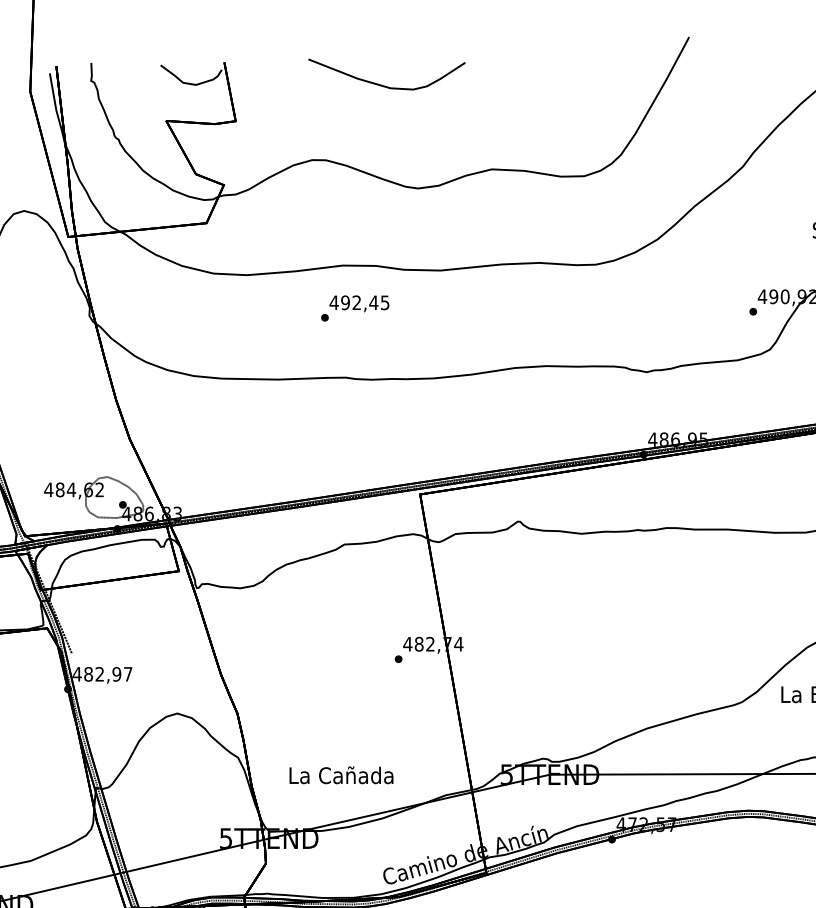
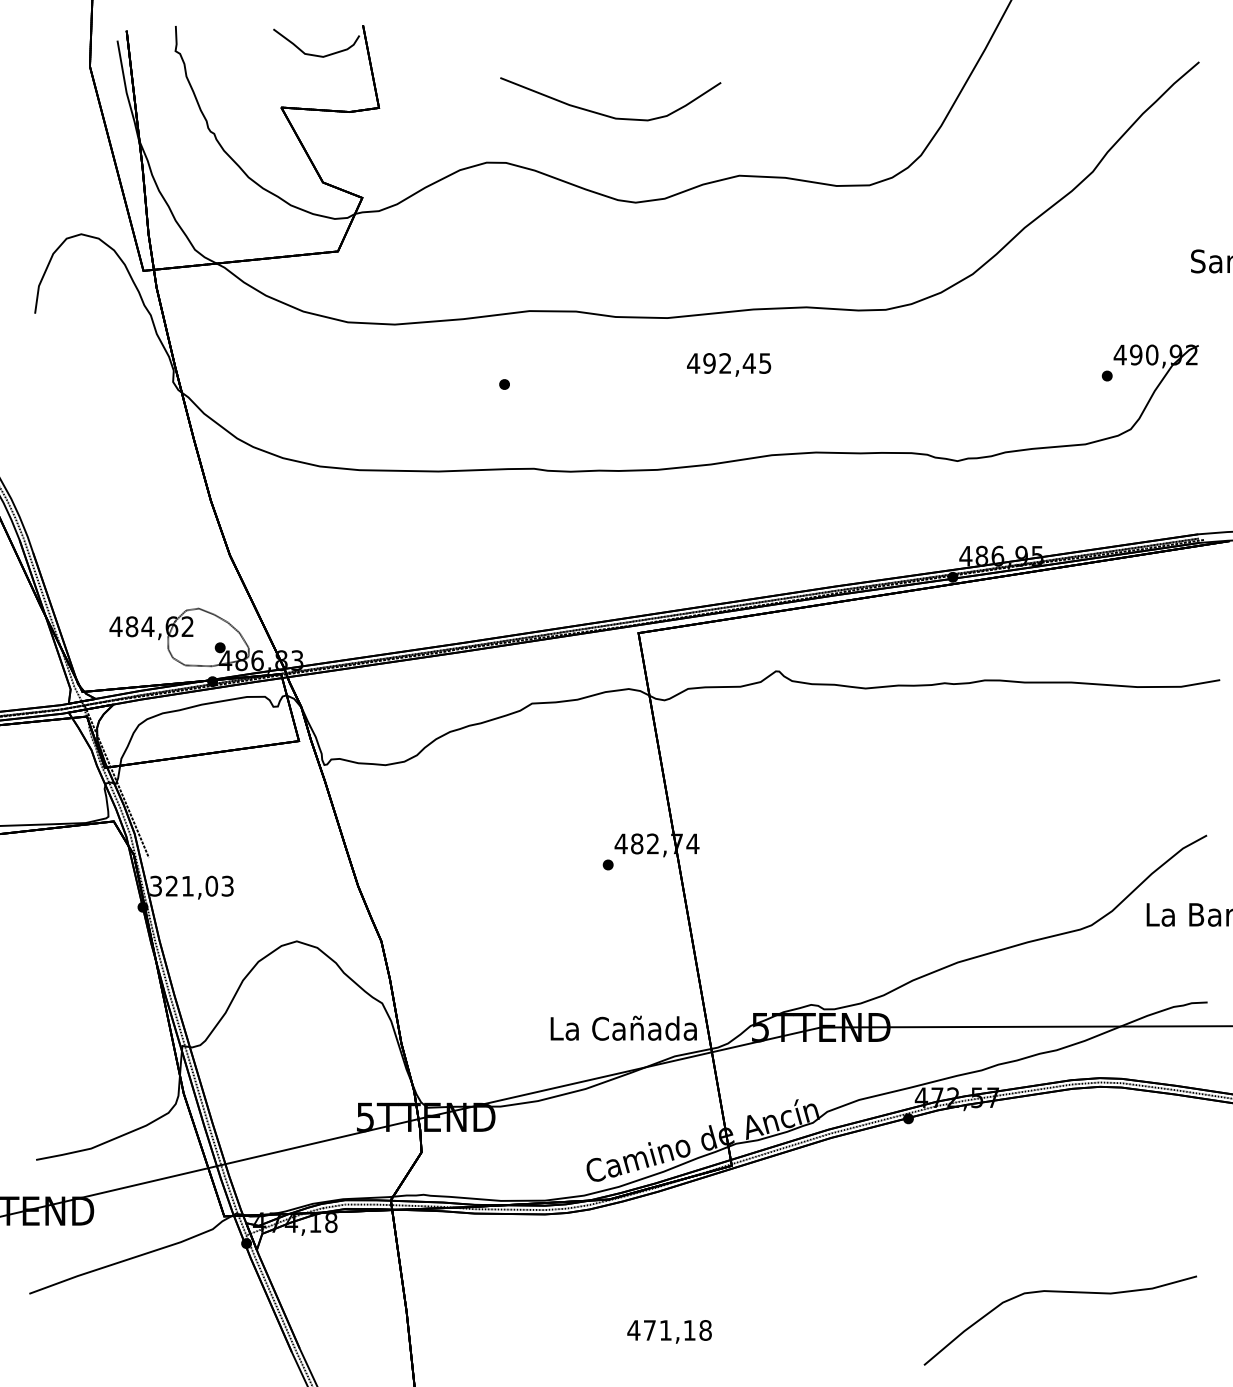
curve: (383, 85) -> (605, 114), moved
text: (359, 303) -> (729, 364), moved
text: (102, 673) -> (191, 885), 482,97 -> 321,03
text: (341, 774) -> (623, 1027), moved

